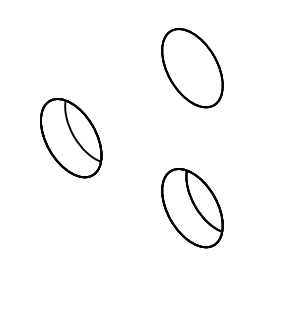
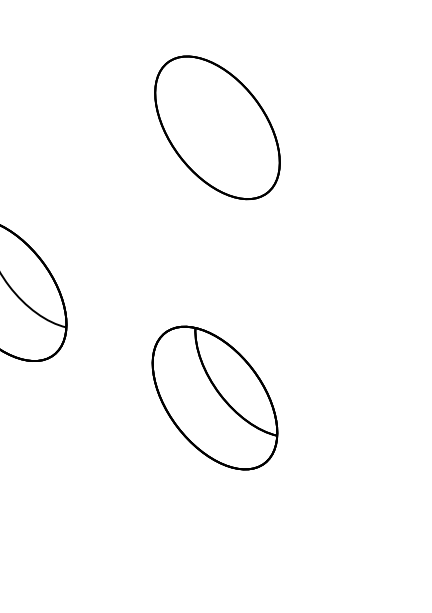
part: (192, 208) -> (215, 398), moved

